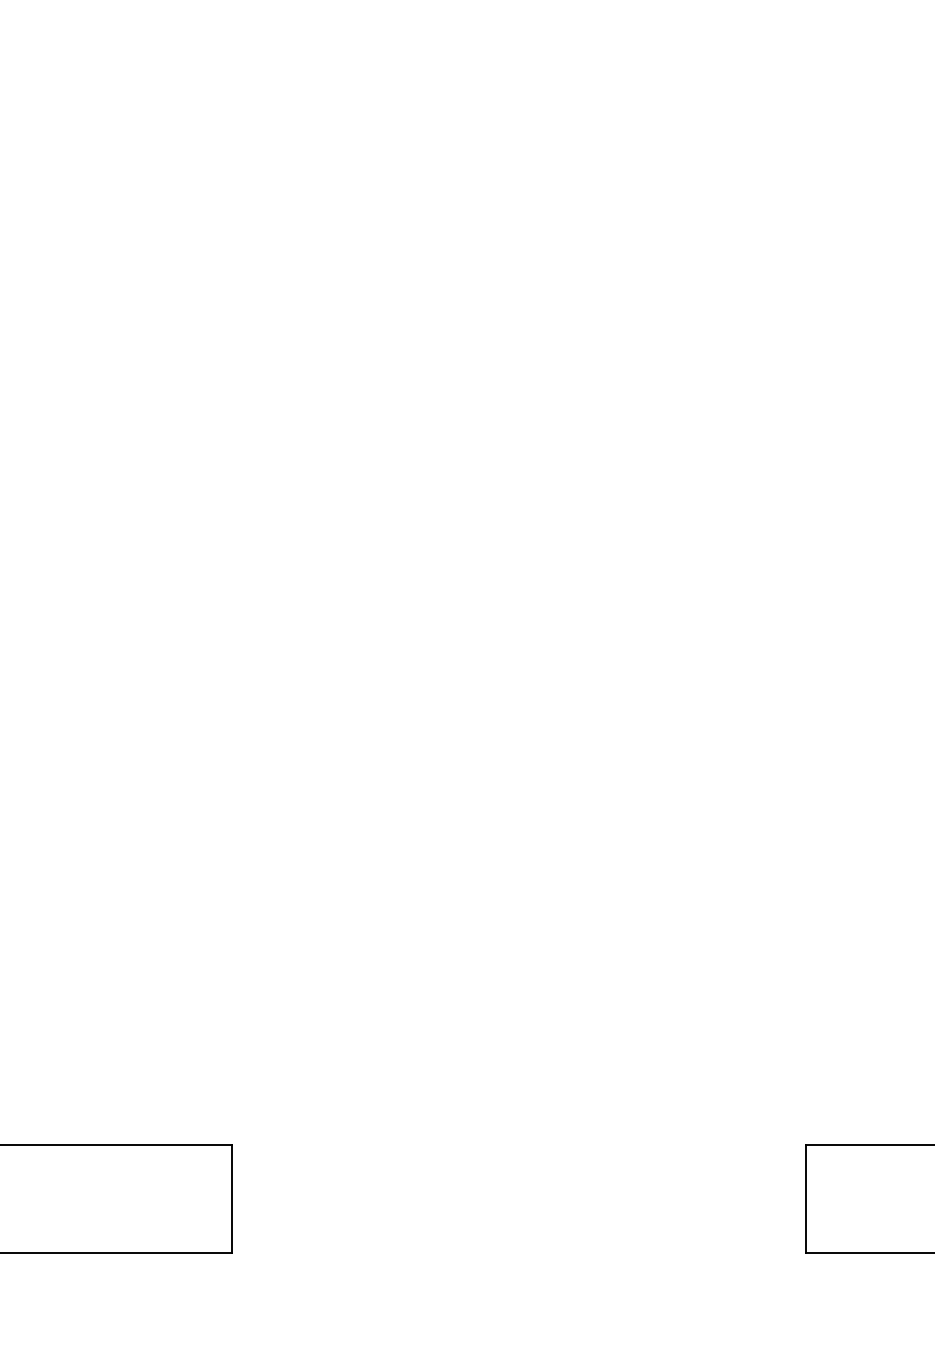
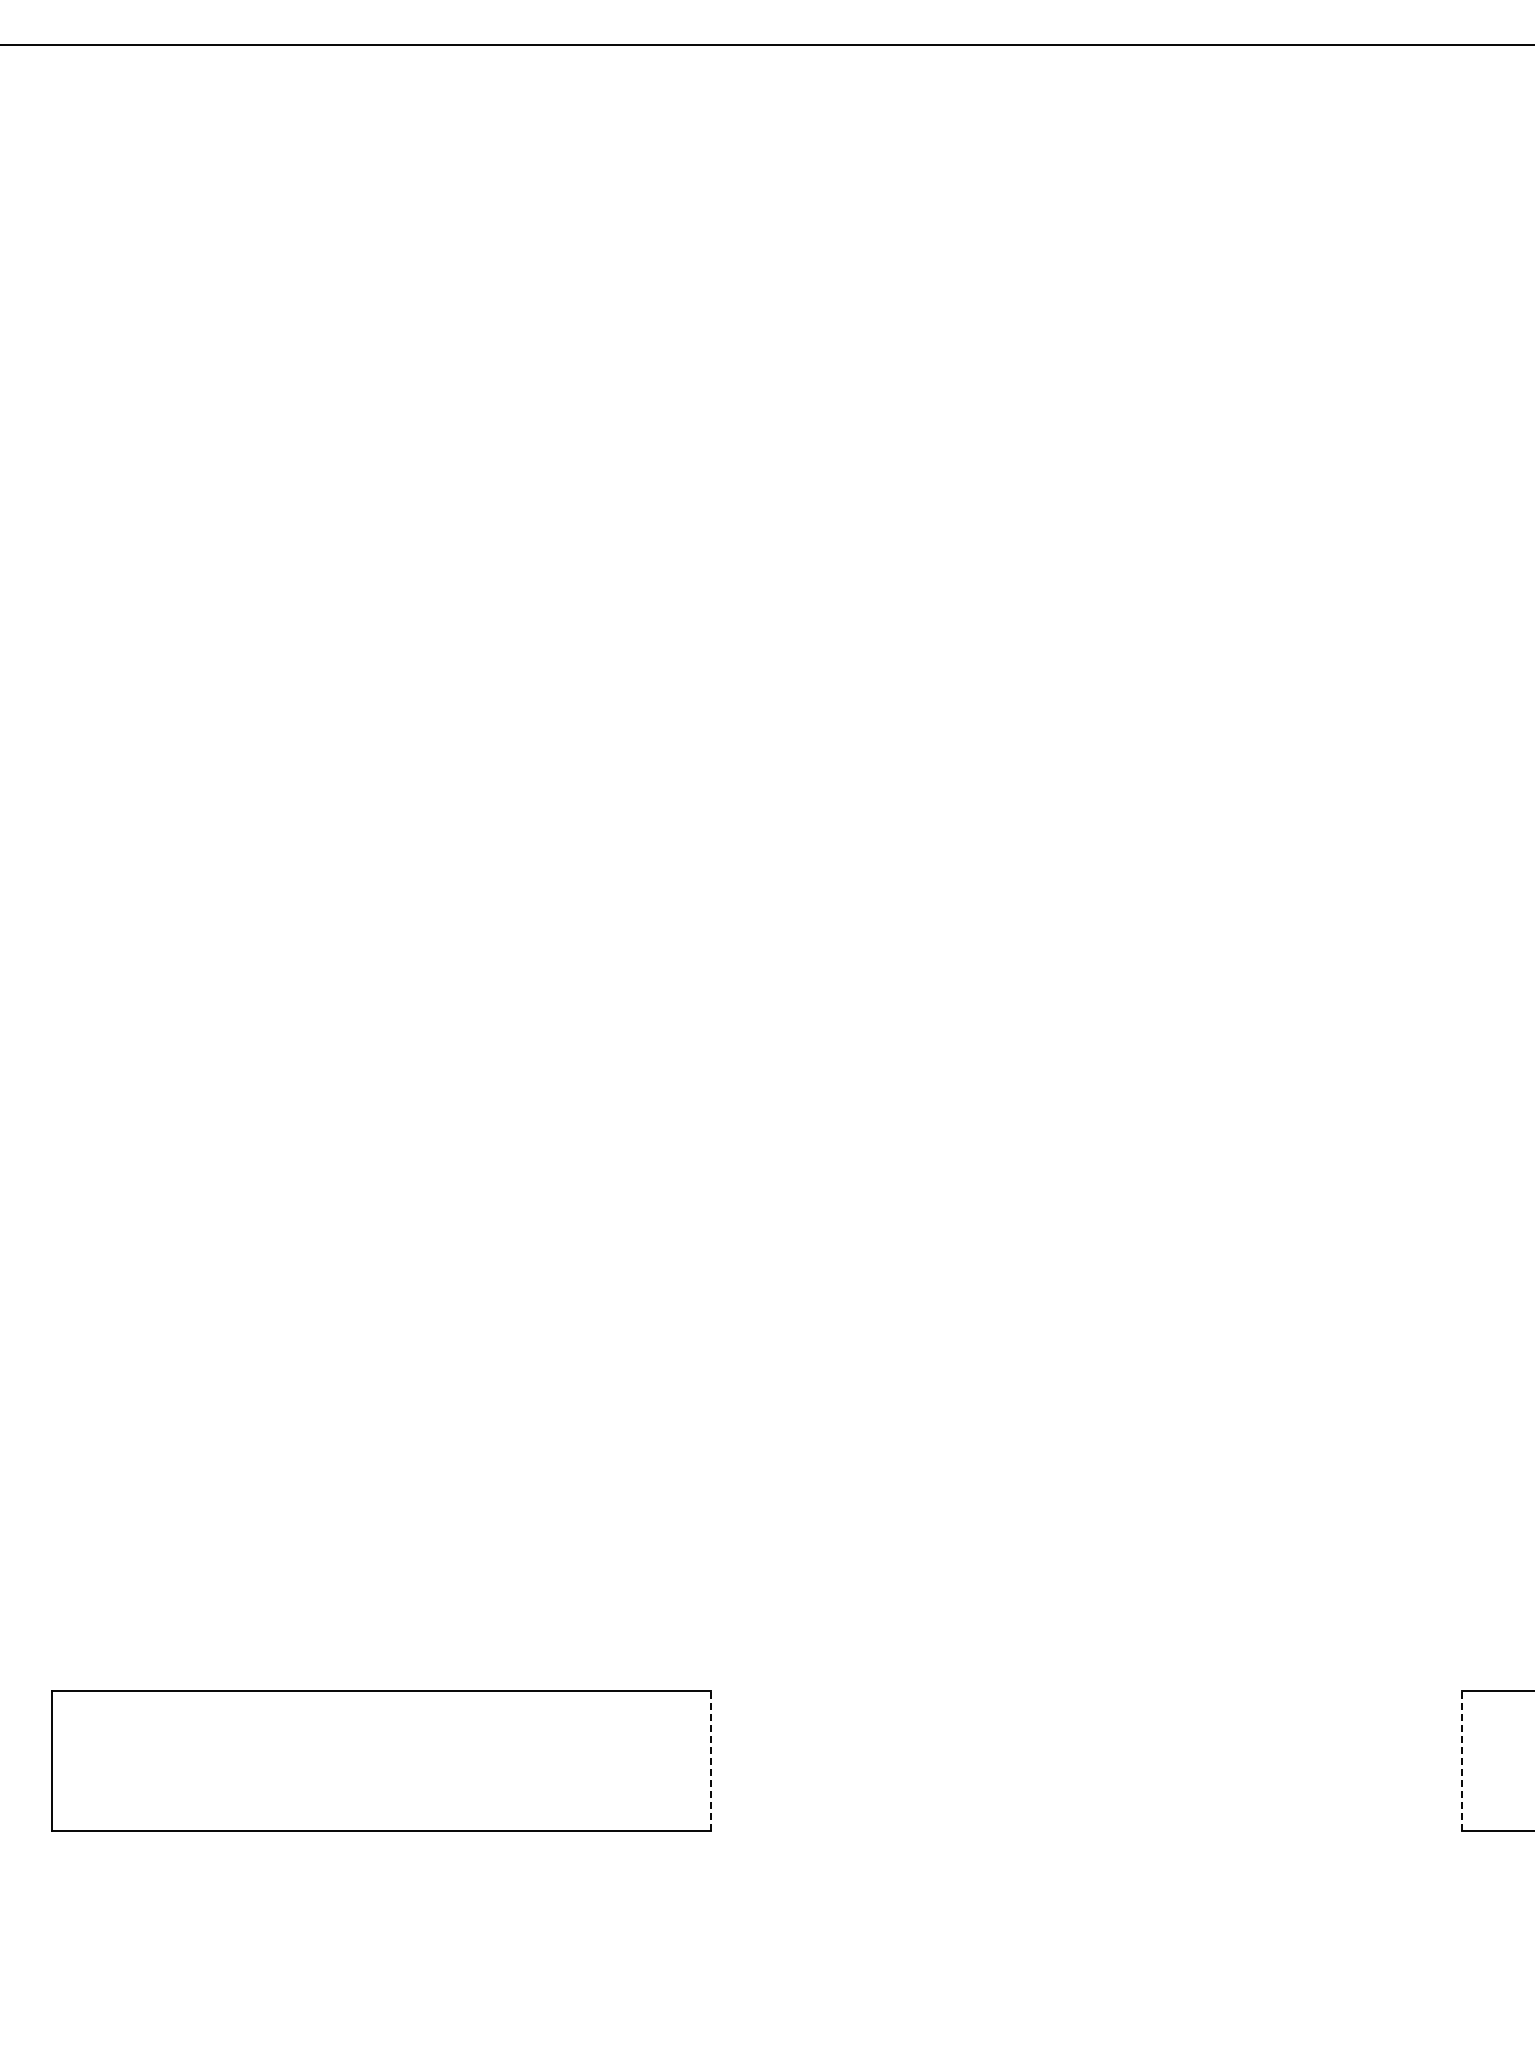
line: (231, 1198) -> (710, 1760), solid -> dashed
line: (805, 1198) -> (1461, 1760), solid -> dashed

